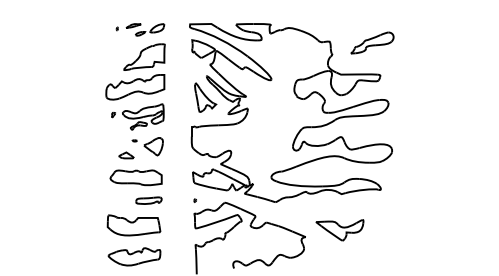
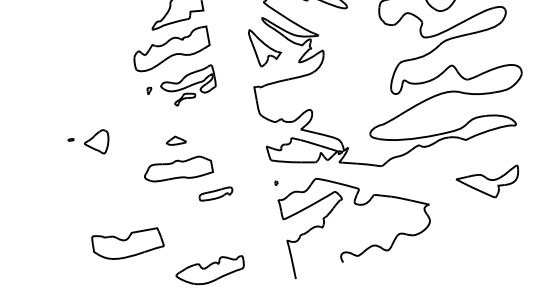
part: (147, 146) -> (89, 144), moved
part: (135, 177) -> (177, 169), moved
part: (133, 225) -> (127, 243), moved
part: (339, 230) -> (488, 184), moved

